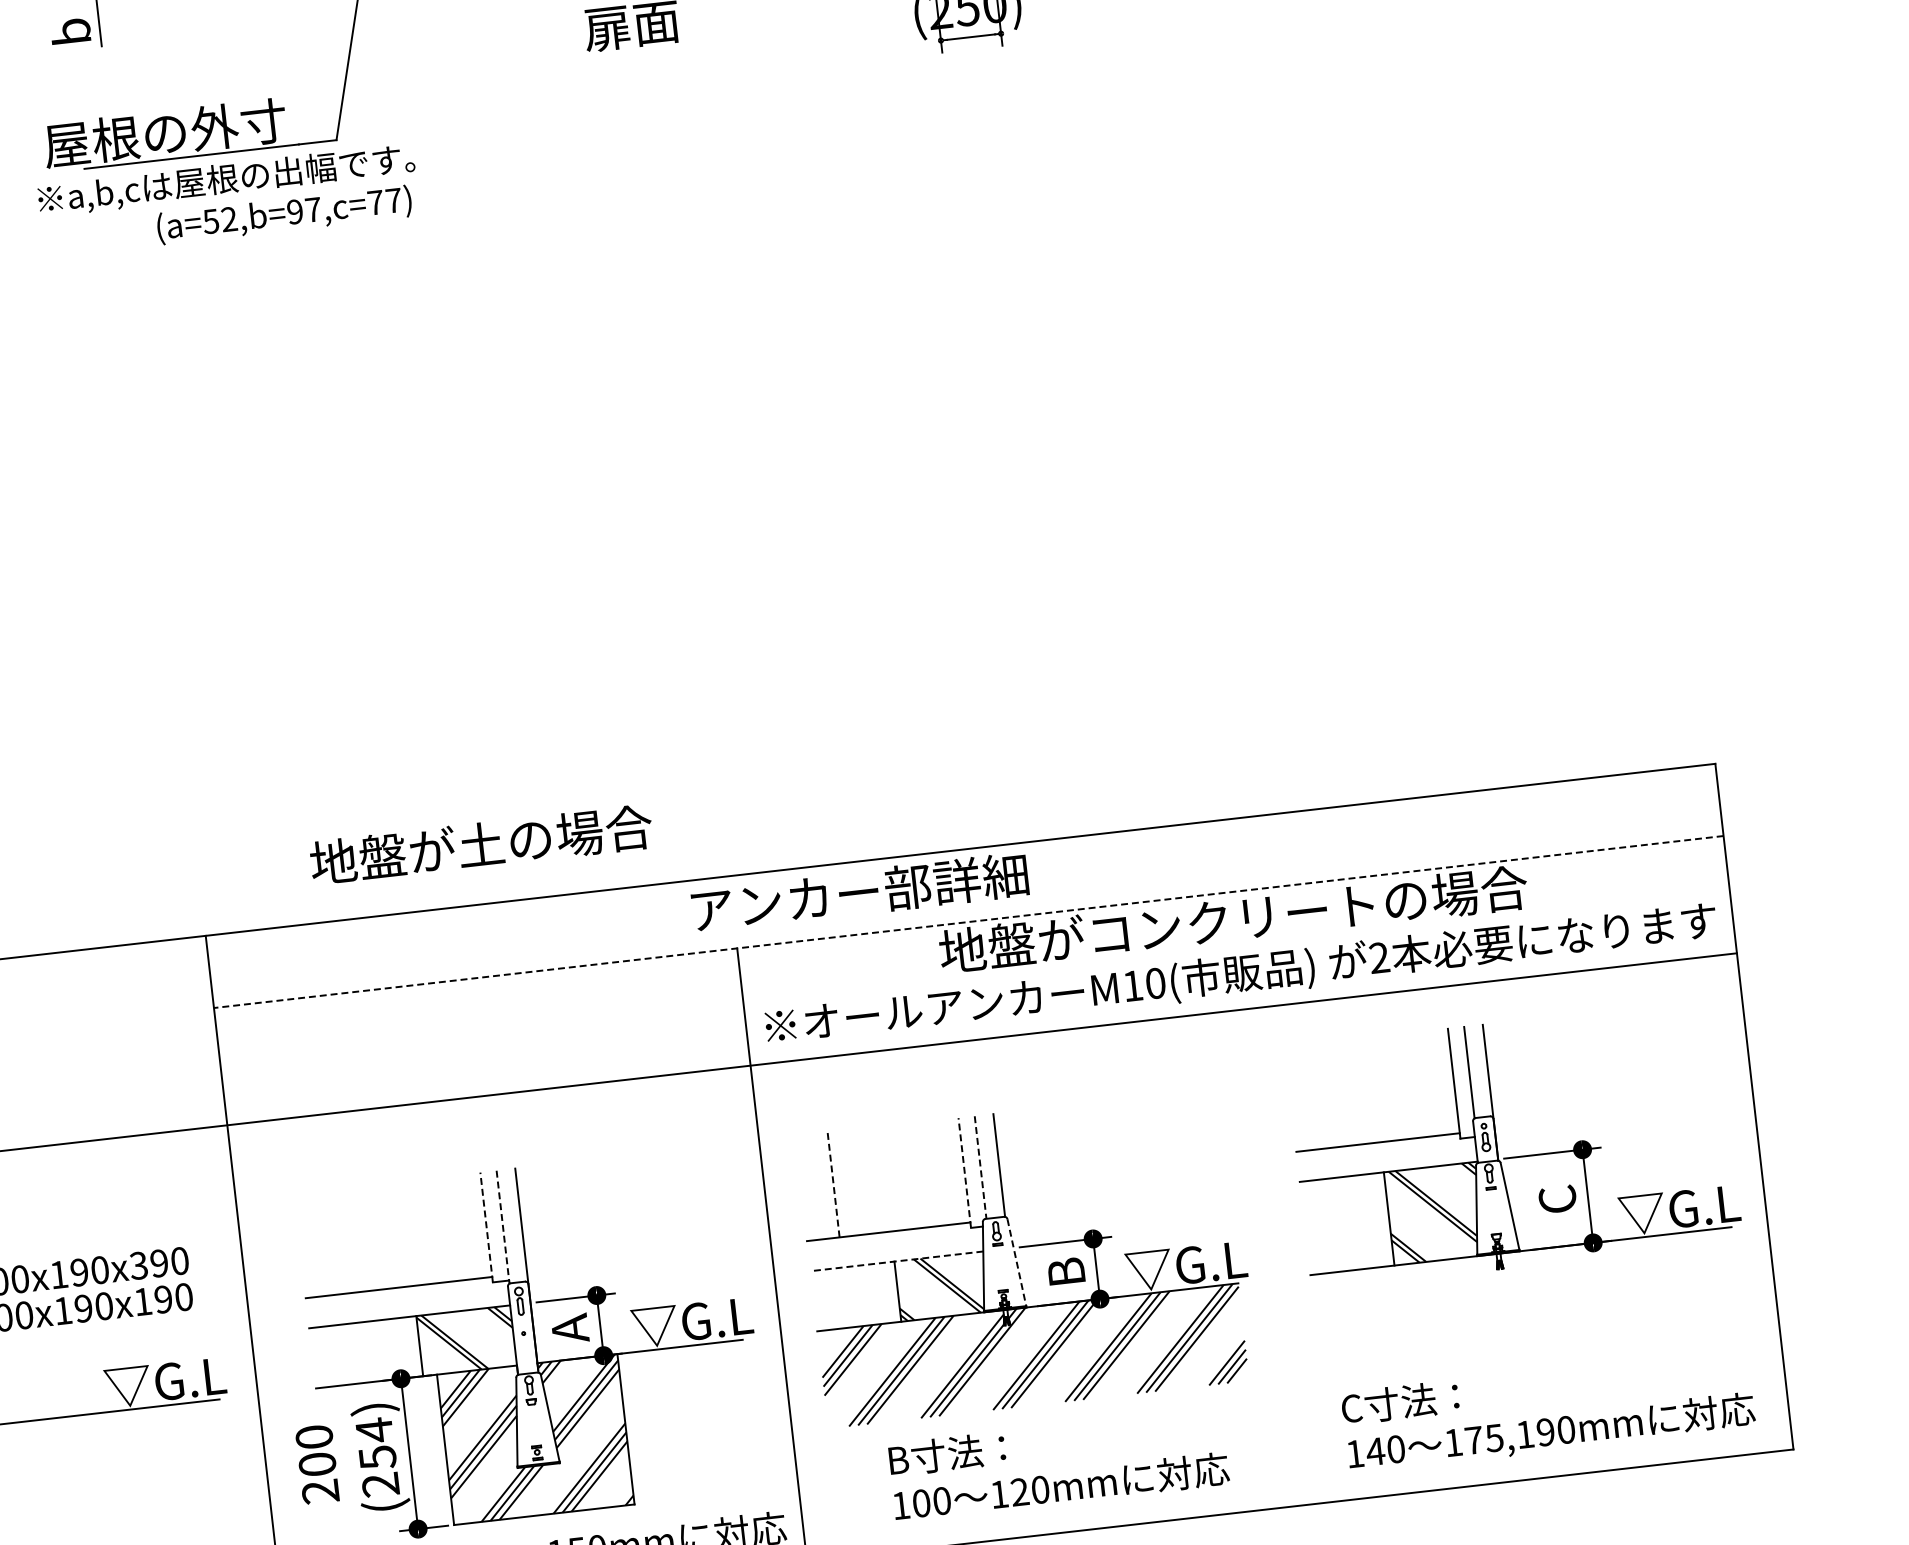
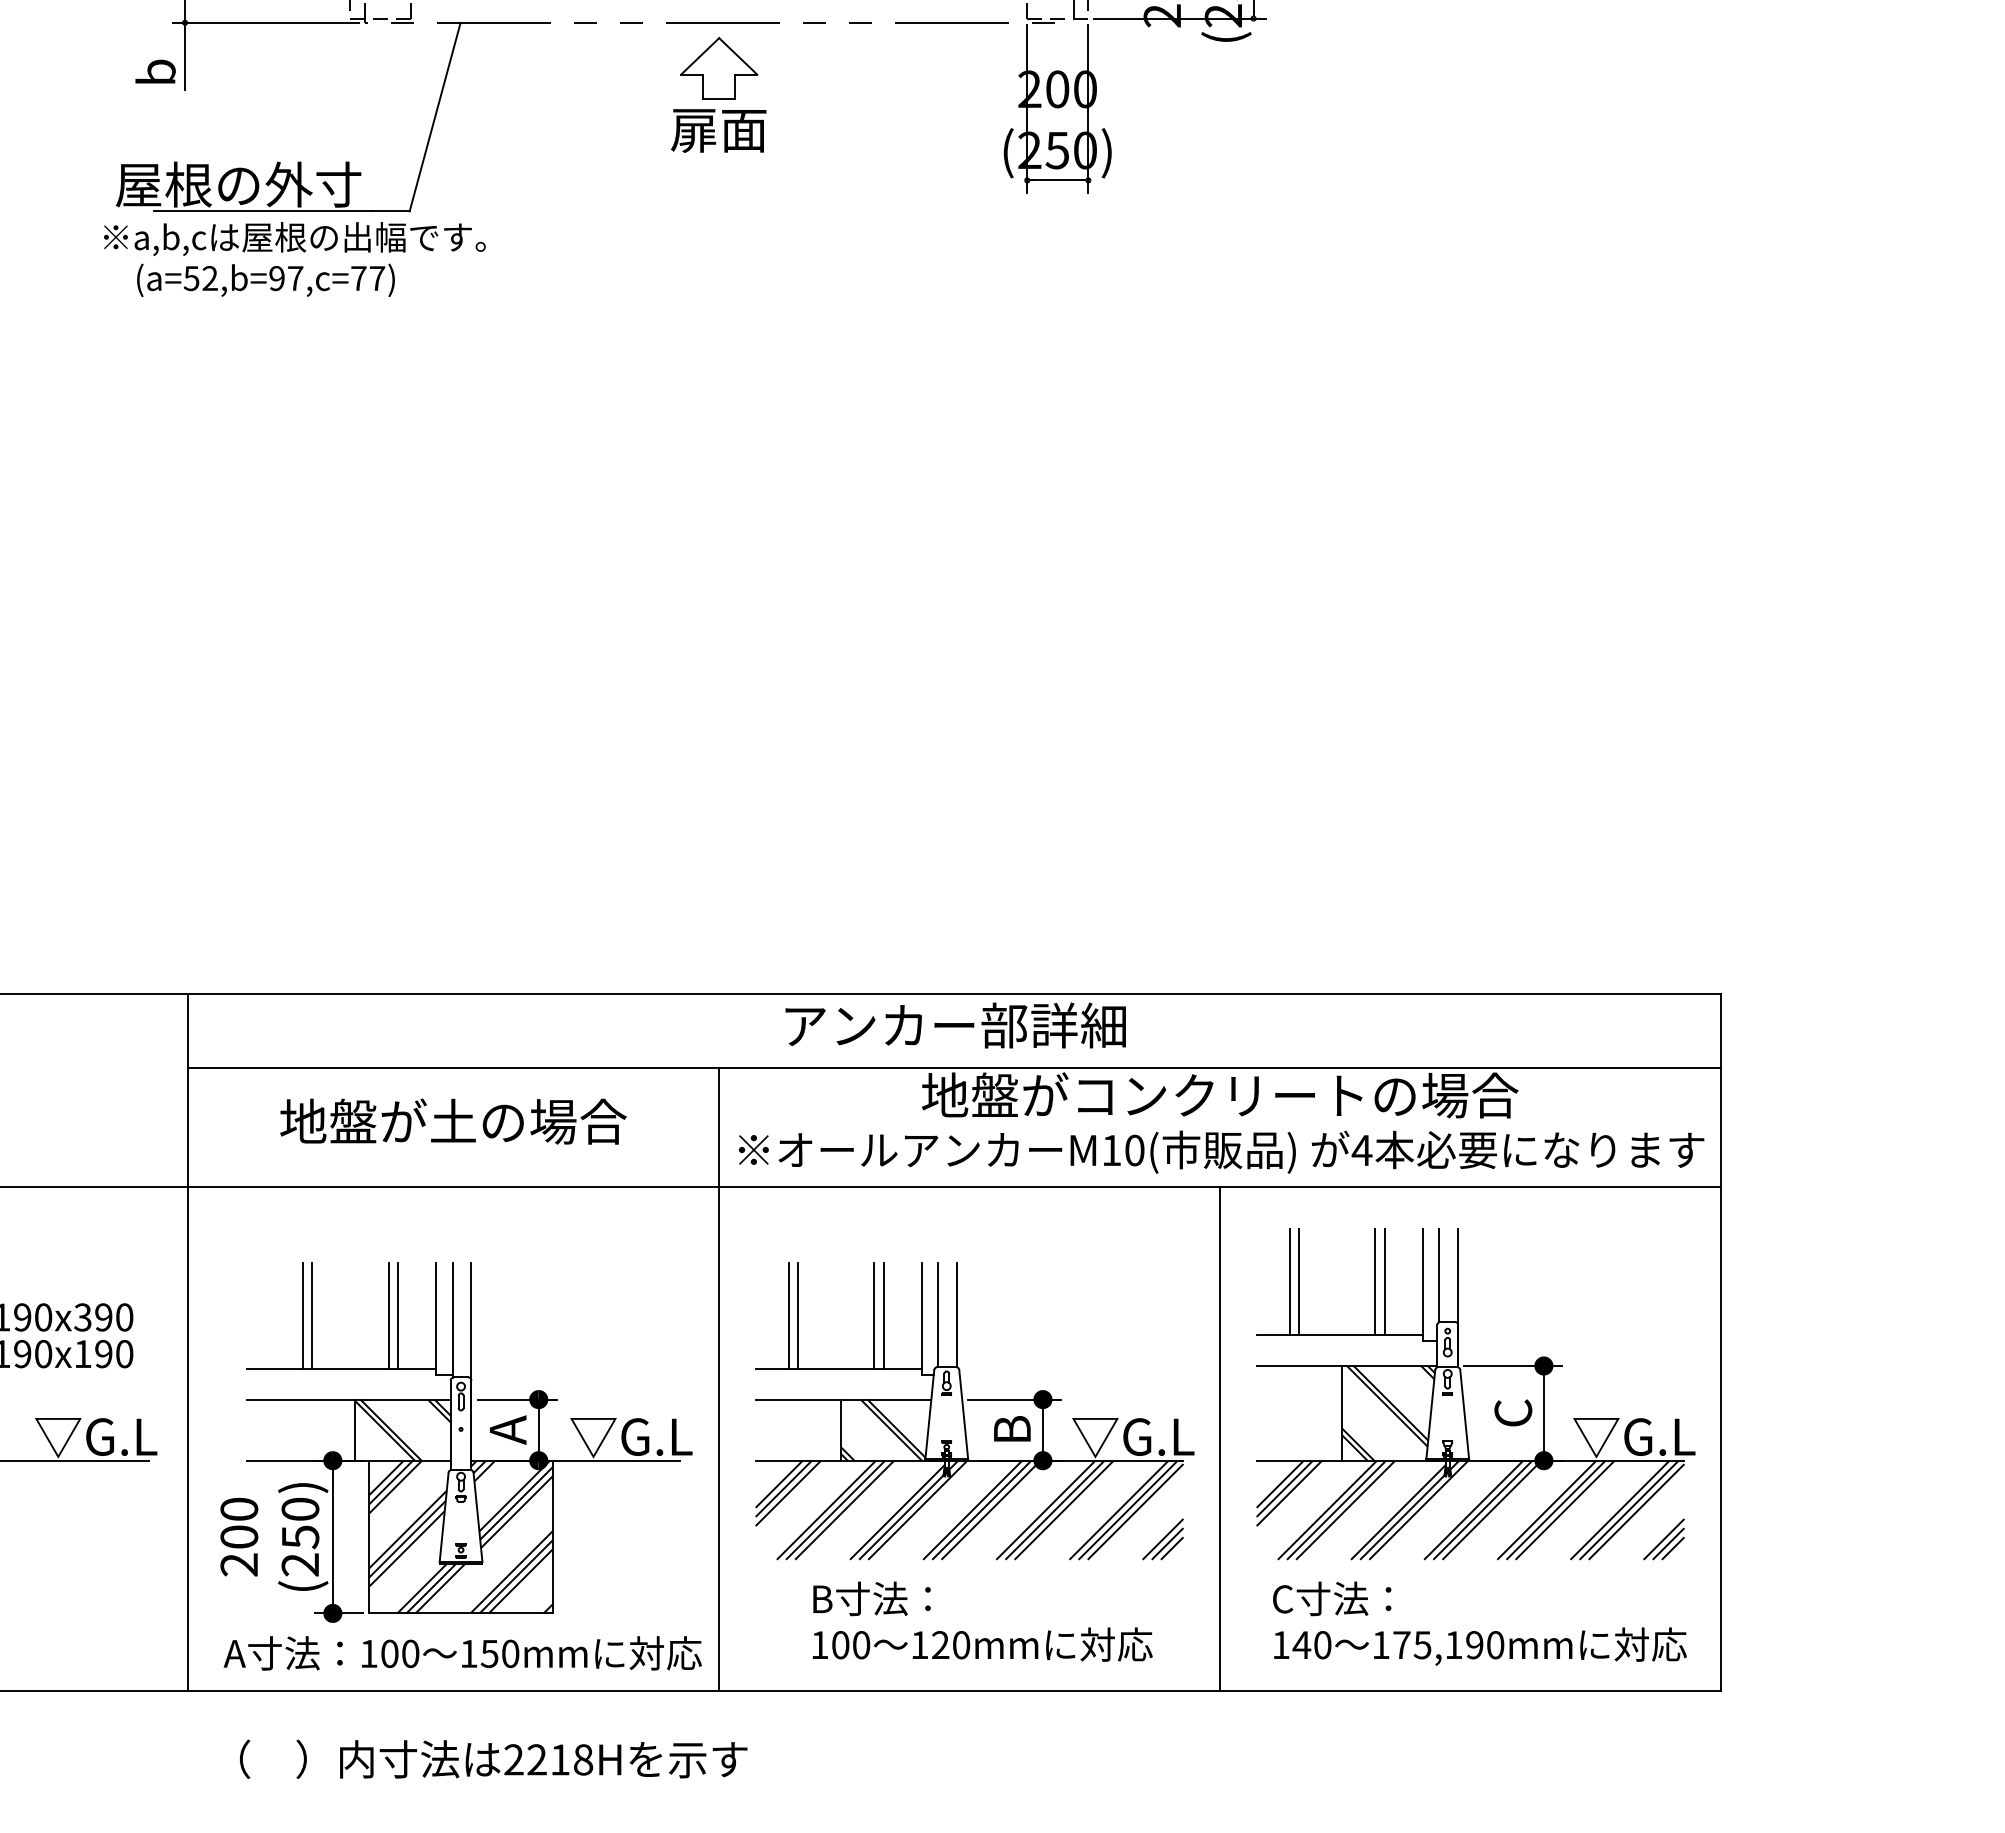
text: (283, 214) -> (265, 279), moved
text: (481, 844) -> (453, 1121), moved
text: (859, 892) -> (955, 1025), moved
line: (968, 921) -> (954, 1067), dashed -> solid
text: (1378, 957) -> (1361, 1149), 2 -> 4
line: (1416, 1085) -> (1384, 1282), added
line: (1407, 1086) -> (1375, 1282), added
line: (1331, 1095) -> (1298, 1282), added
line: (1322, 1096) -> (1289, 1282), added
line: (980, 1167) -> (938, 1315), dashed -> solid
line: (964, 1172) -> (921, 1318), dashed -> solid
line: (926, 1175) -> (883, 1316), added
line: (918, 1176) -> (874, 1316), added
line: (843, 1184) -> (798, 1316), added
line: (833, 1185) -> (788, 1316), dashed -> solid
line: (487, 1227) -> (436, 1318), dashed -> solid
line: (503, 1227) -> (452, 1320), dashed -> solid
line: (448, 1229) -> (397, 1316), added
line: (439, 1230) -> (388, 1316), added
line: (364, 1239) -> (312, 1316), added
line: (355, 1240) -> (303, 1316), added
line: (1272, 1257) -> (1220, 1438), added
line: (896, 1261) -> (843, 1399), dashed -> solid
line: (1016, 1262) -> (963, 1414), dashed -> solid
hatch: (1526, 1299) -> (1470, 1509), added
text: (374, 1430) -> (300, 1509), (254) -> (250)

